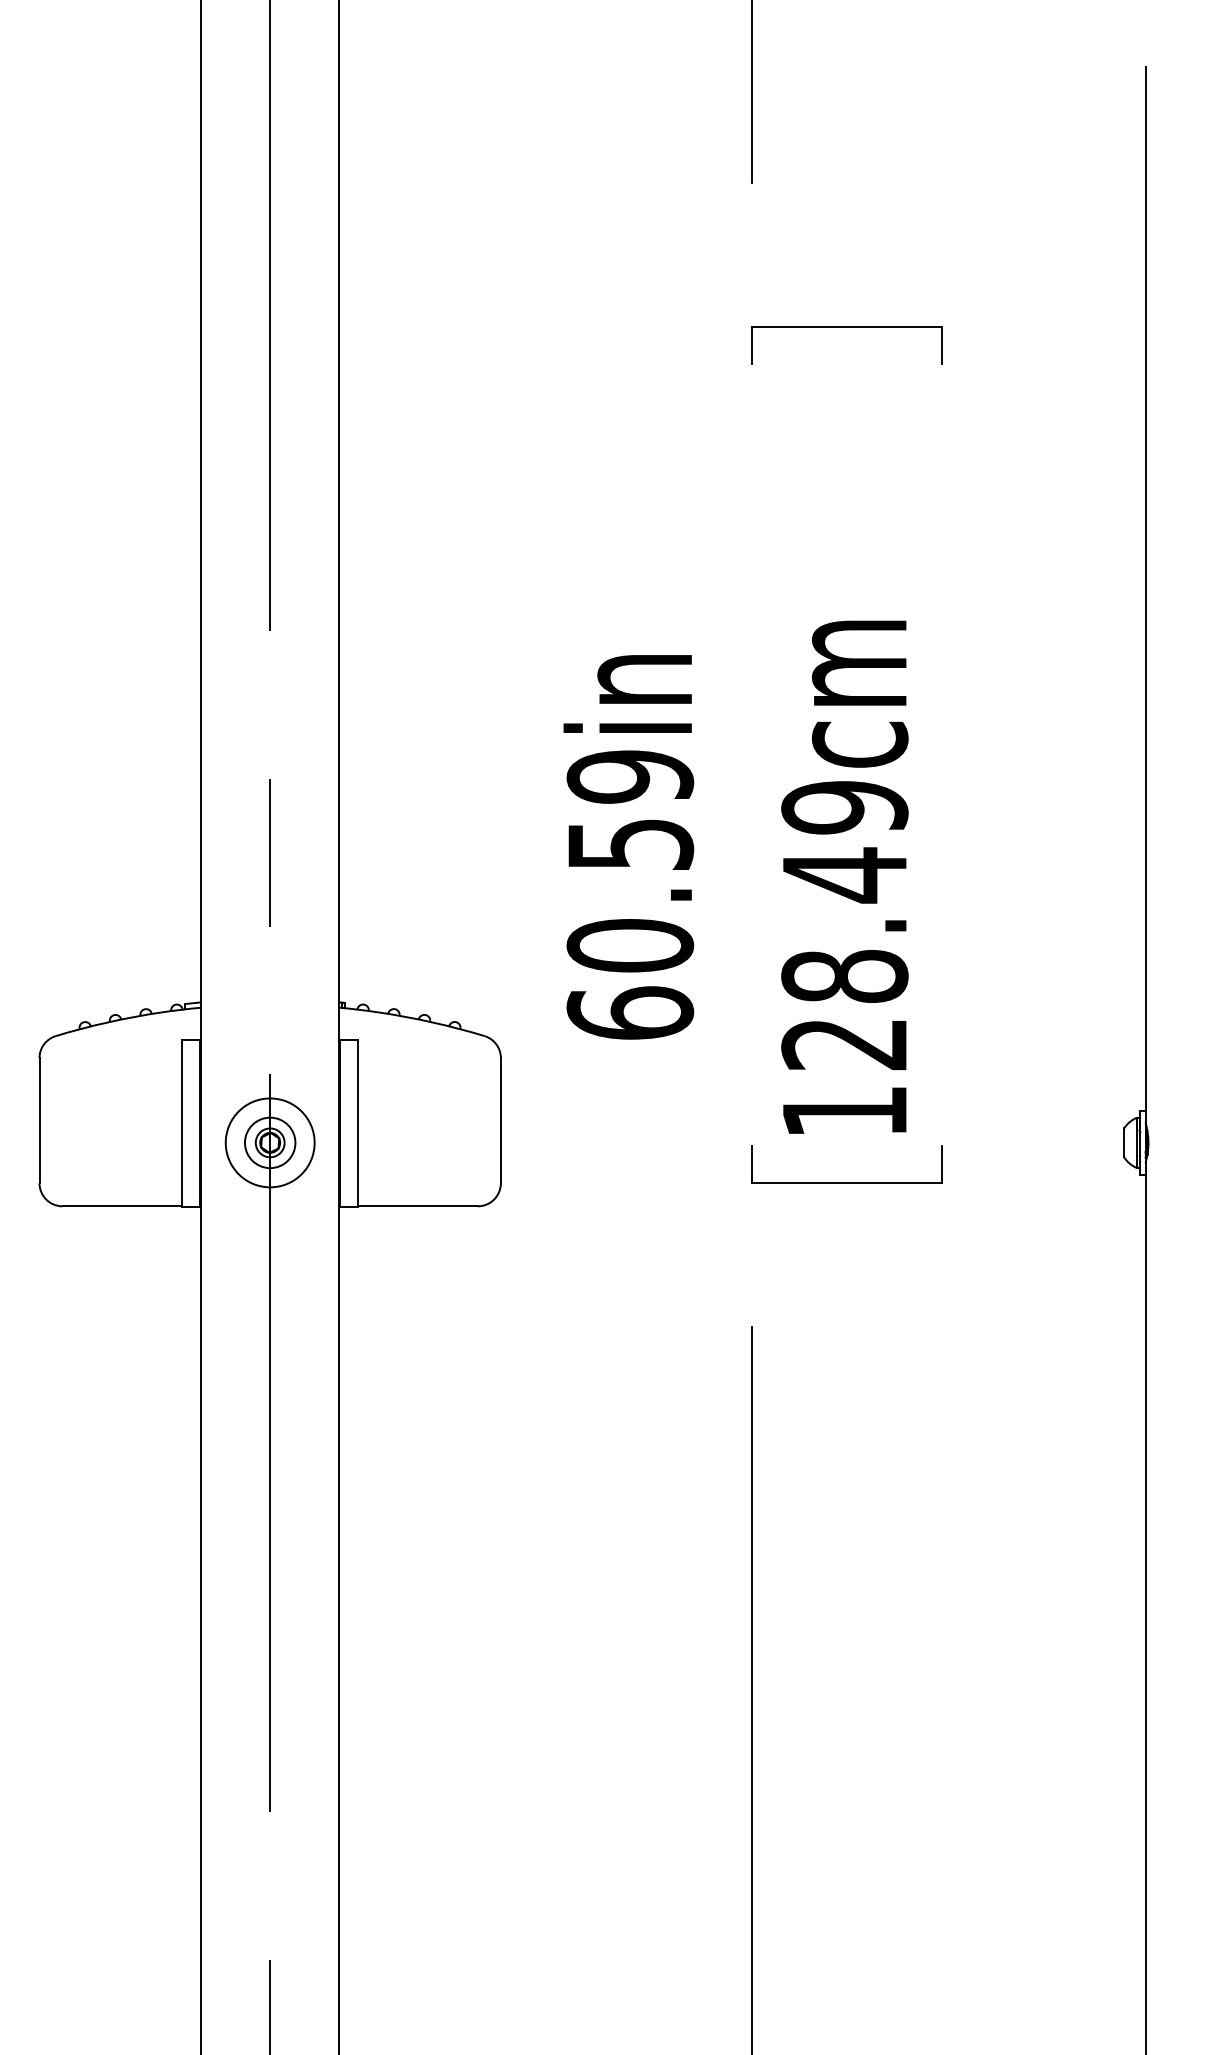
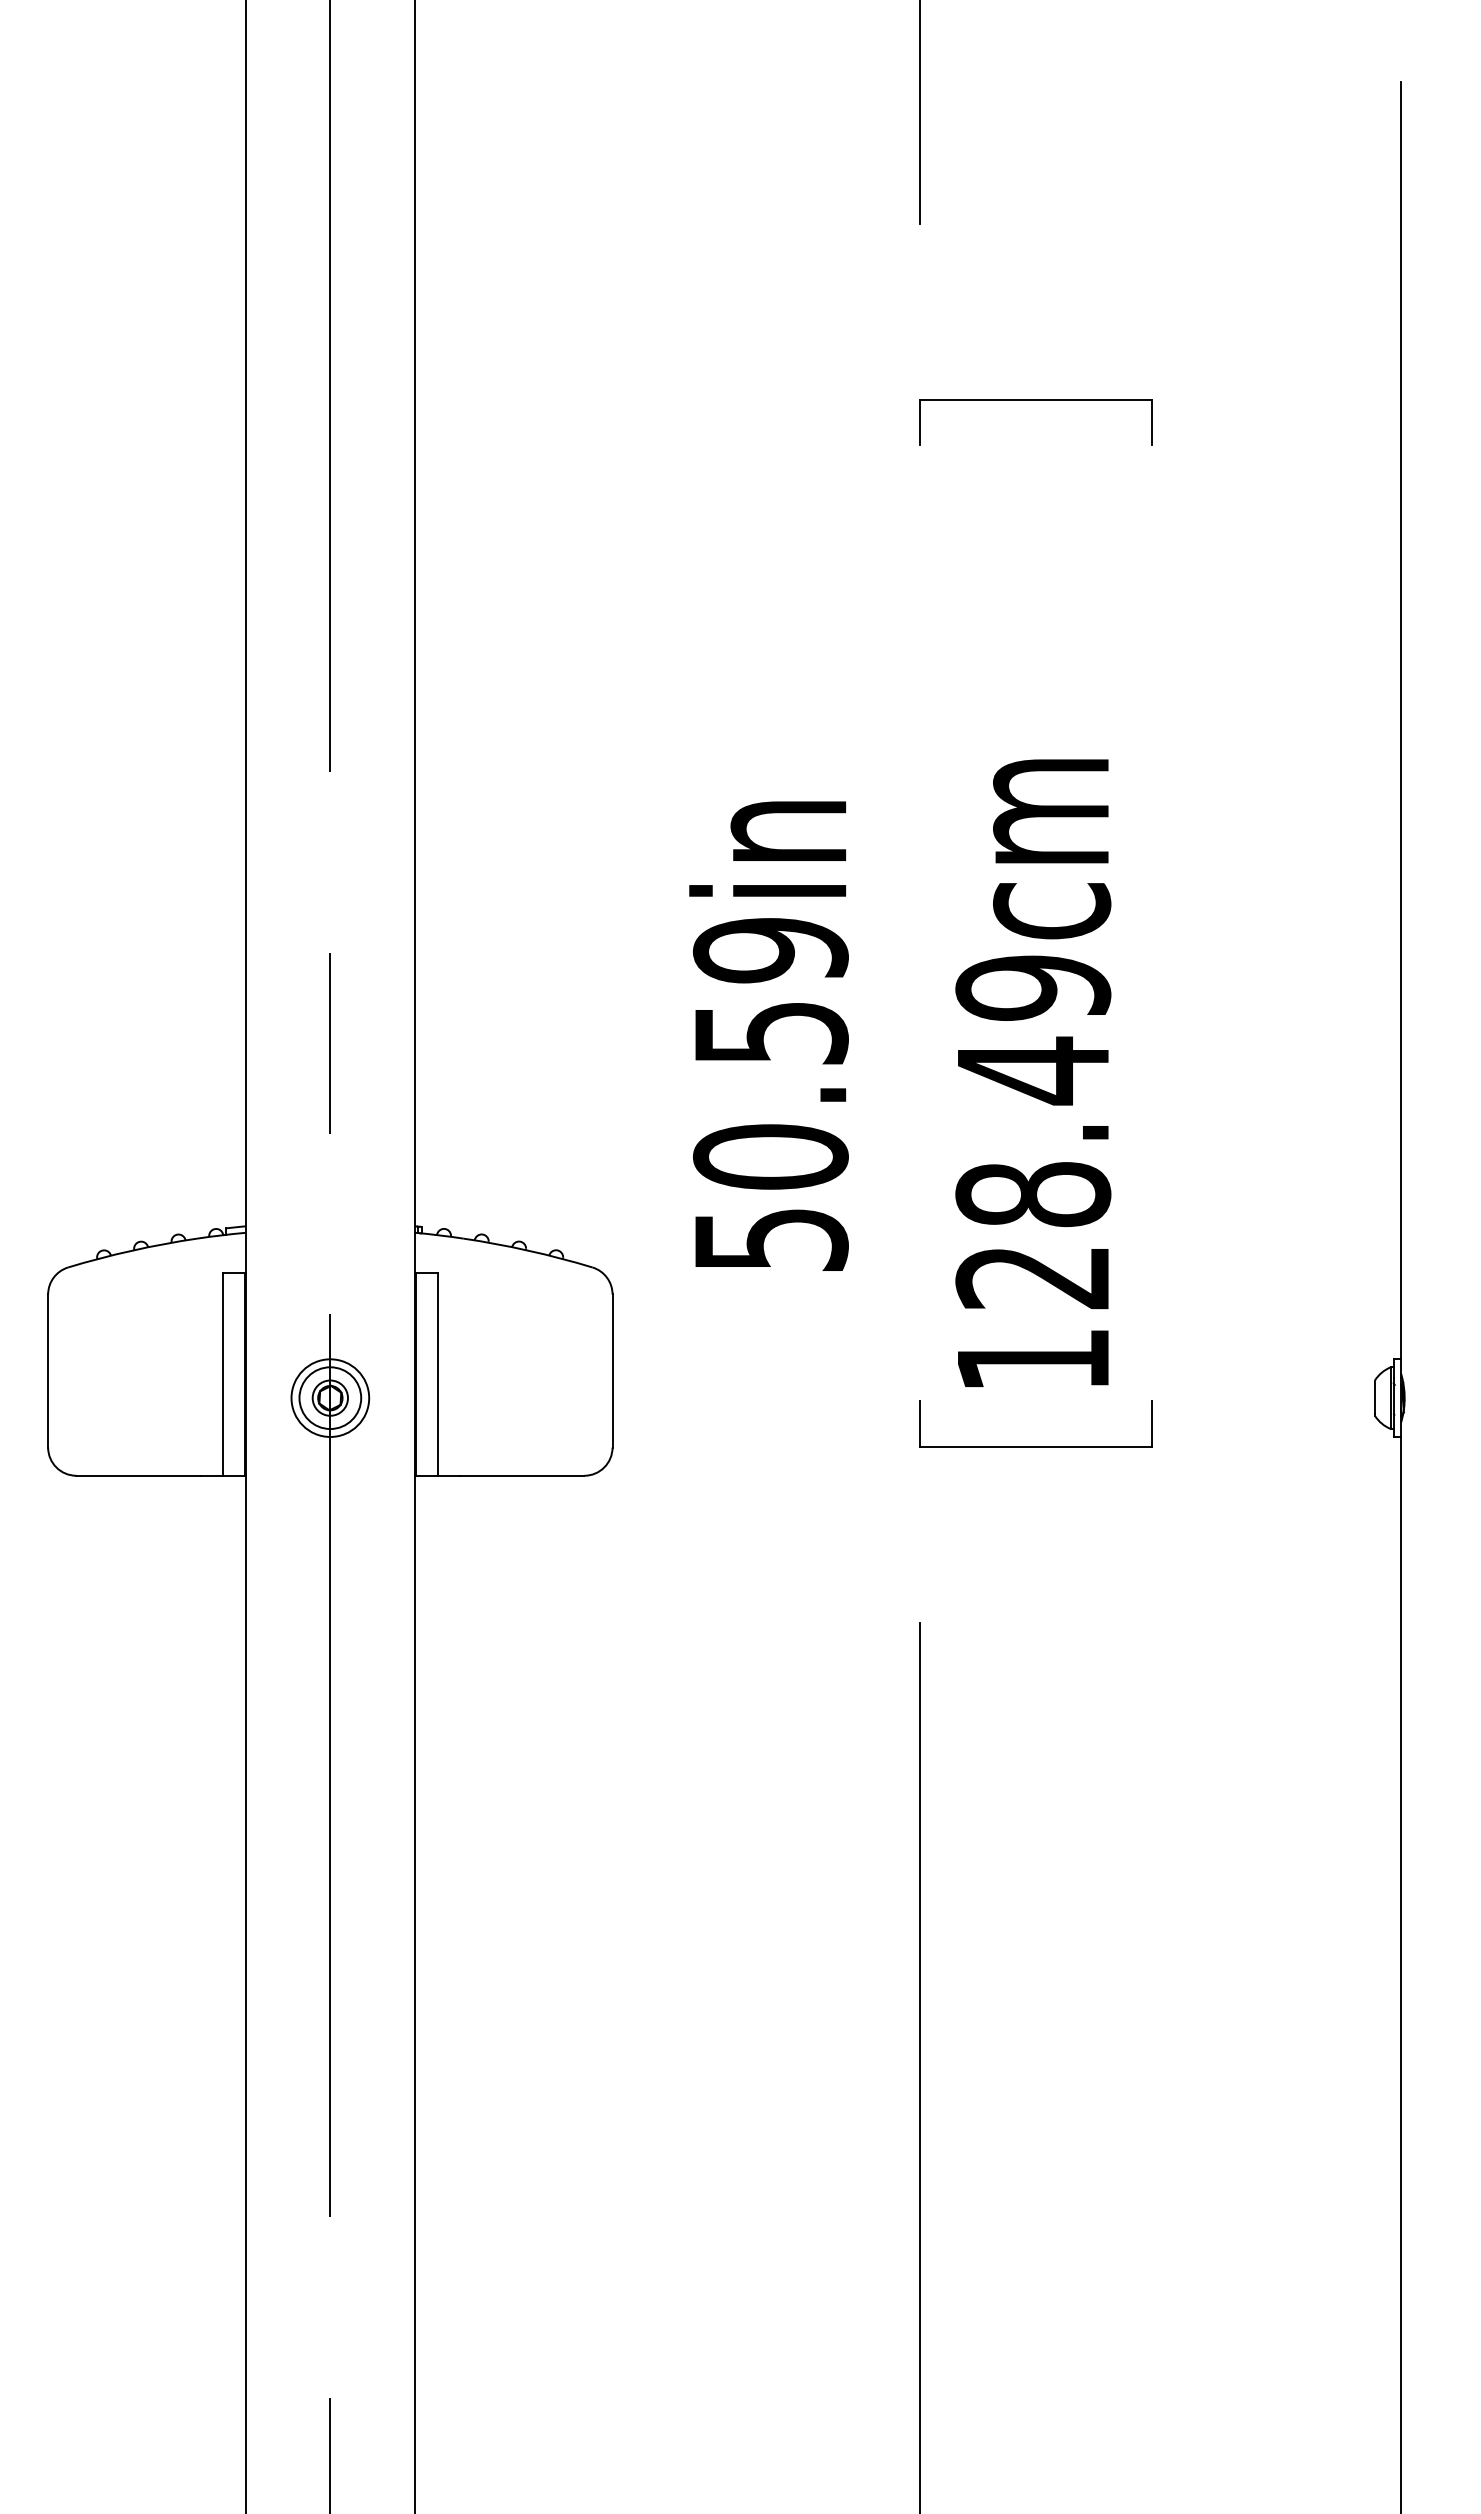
text: (630, 1012) -> (770, 1238), 60.59in -> 50.59in
circle: (270, 1142) -> (330, 1397), size x0.71

